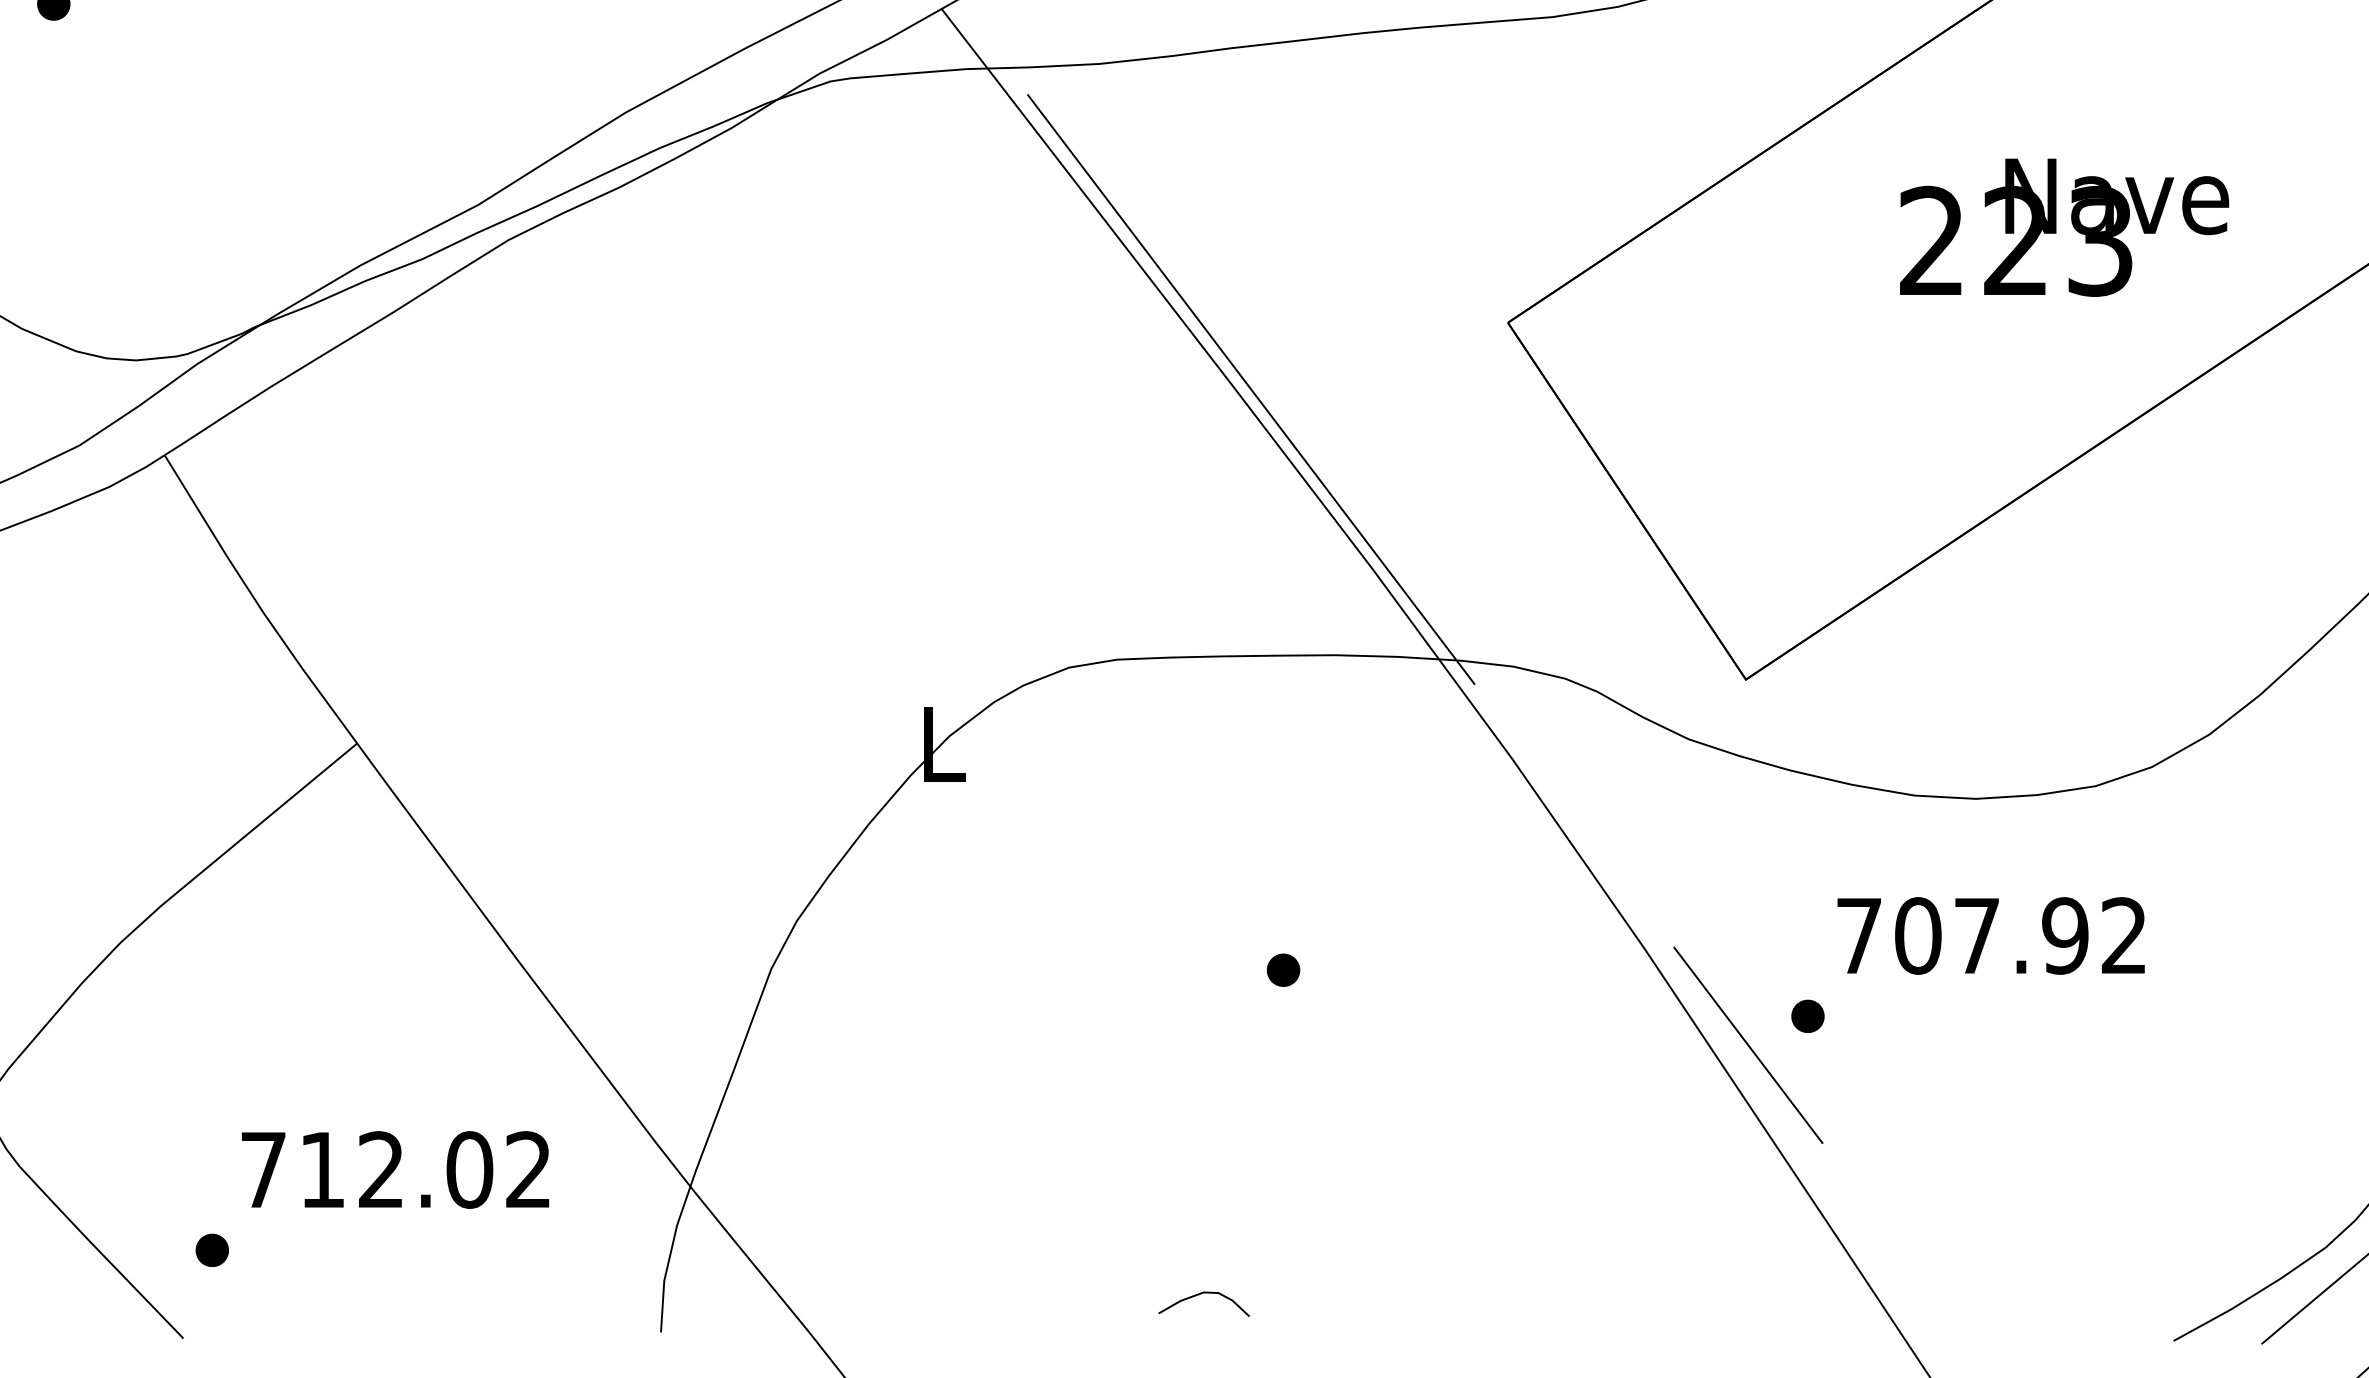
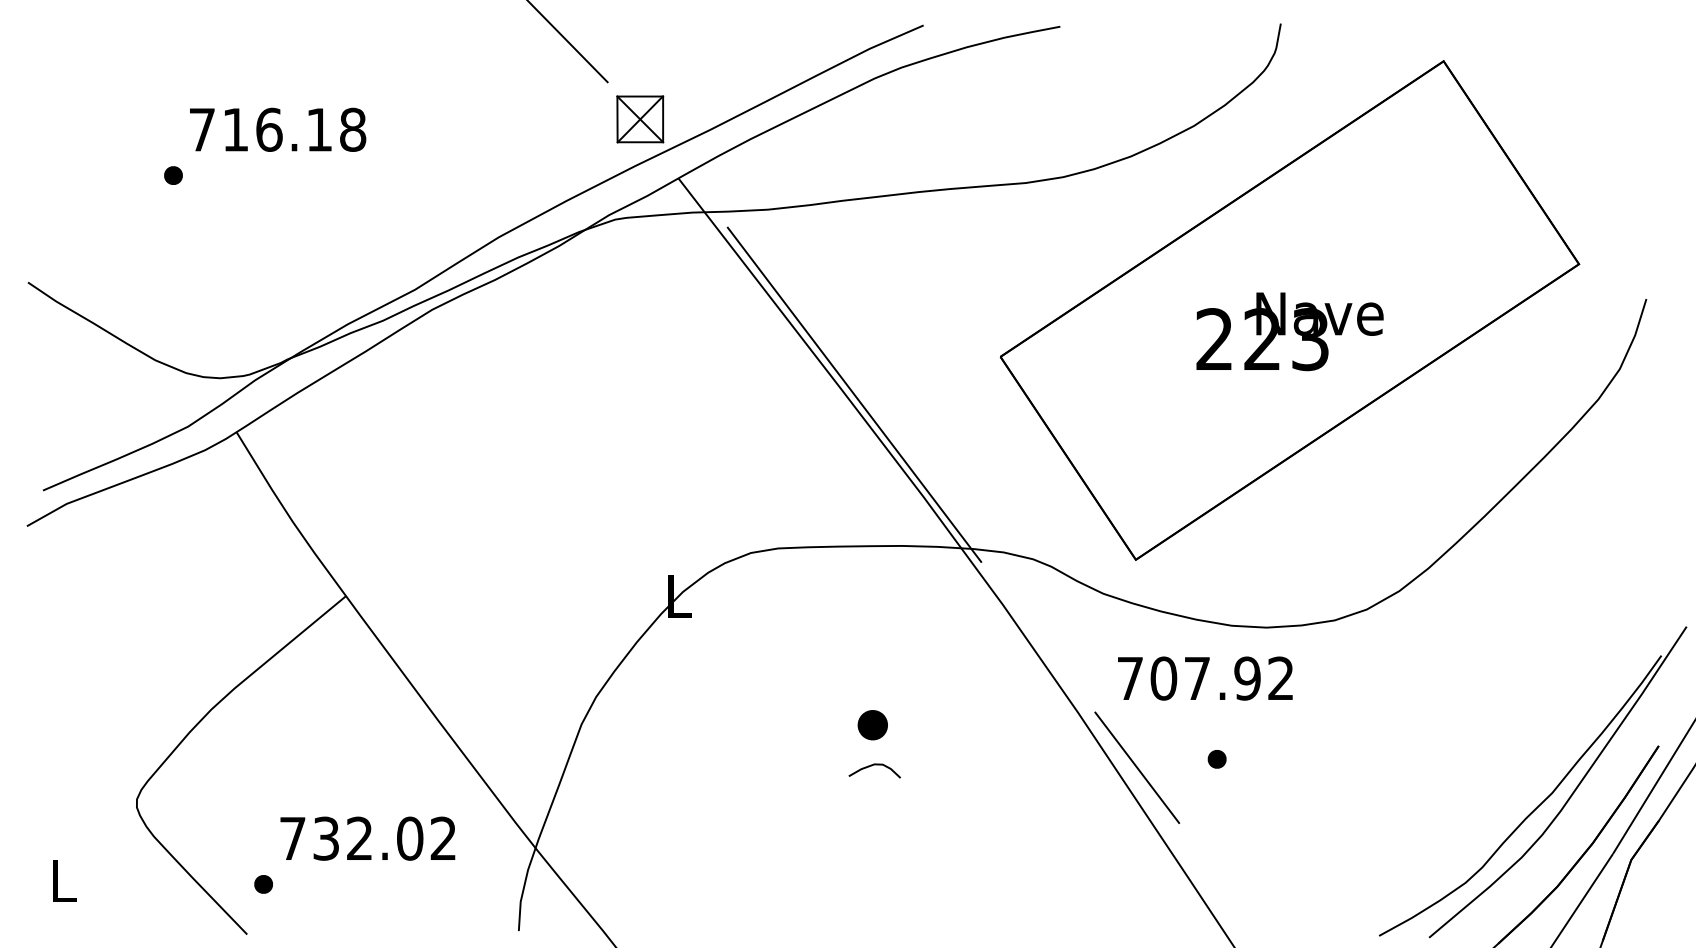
text: (2063, 227) -> (1289, 331), moved
text: (1991, 935) -> (1205, 678), moved
part: (1282, 969) -> (872, 724), size x1.6
part: (1806, 1016) -> (1216, 759), moved
text: (321, 1169) -> (325, 838), 712.02 -> 732.02
curve: (1200, 1296) -> (872, 766), moved

